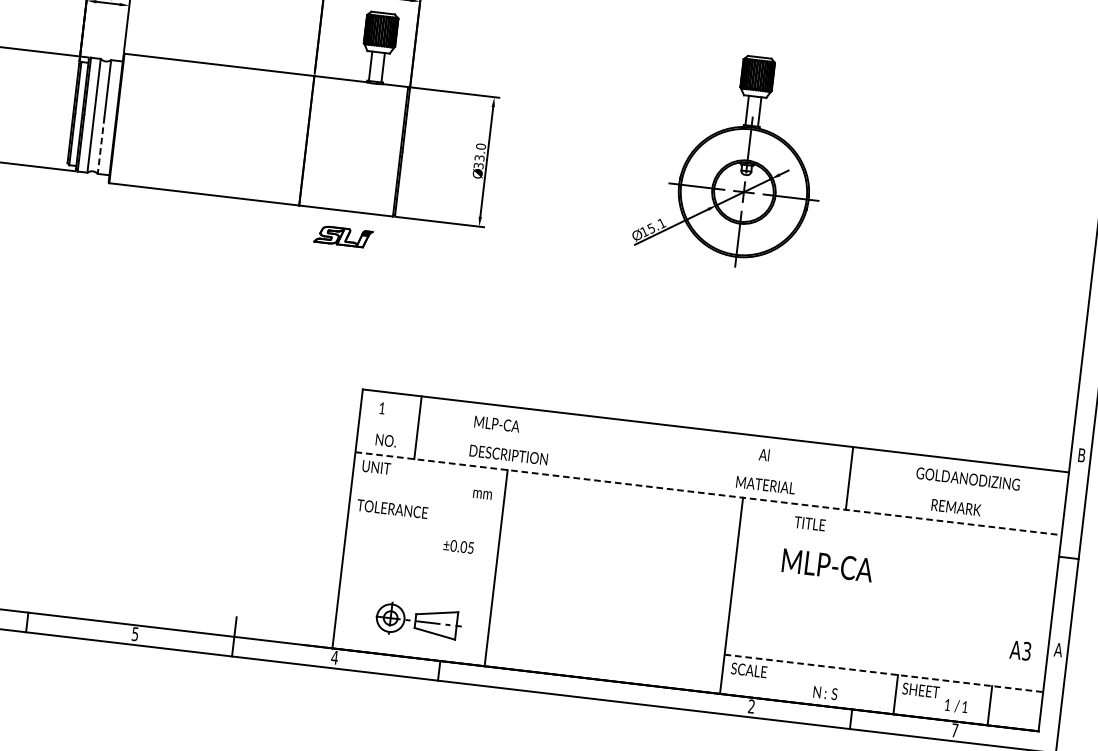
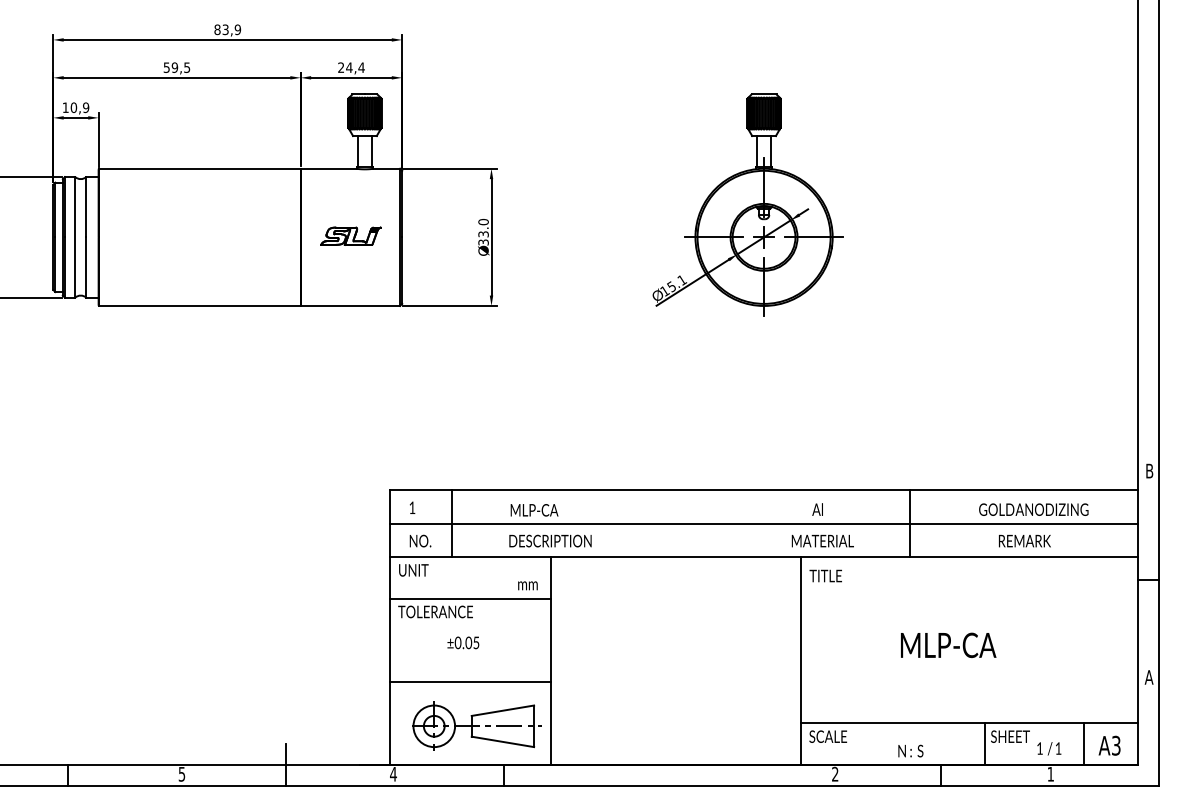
line: (101, 146) -> (86, 268), dashed -> solid
part: (343, 236) -> (350, 235), moved
line: (711, 462) -> (763, 523), added
line: (708, 494) -> (764, 557), dashed -> solid
line: (426, 500) -> (470, 598), added
text: (809, 523) -> (825, 575), moved
text: (458, 546) -> (463, 642), moved
text: (827, 565) -> (948, 645), moved
line: (417, 578) -> (470, 681), added
part: (418, 620) -> (476, 725), size x1.43
text: (1020, 650) -> (1109, 745), moved
line: (883, 673) -> (969, 723), dashed -> solid
text: (954, 730) -> (1050, 774), 7 -> 1

